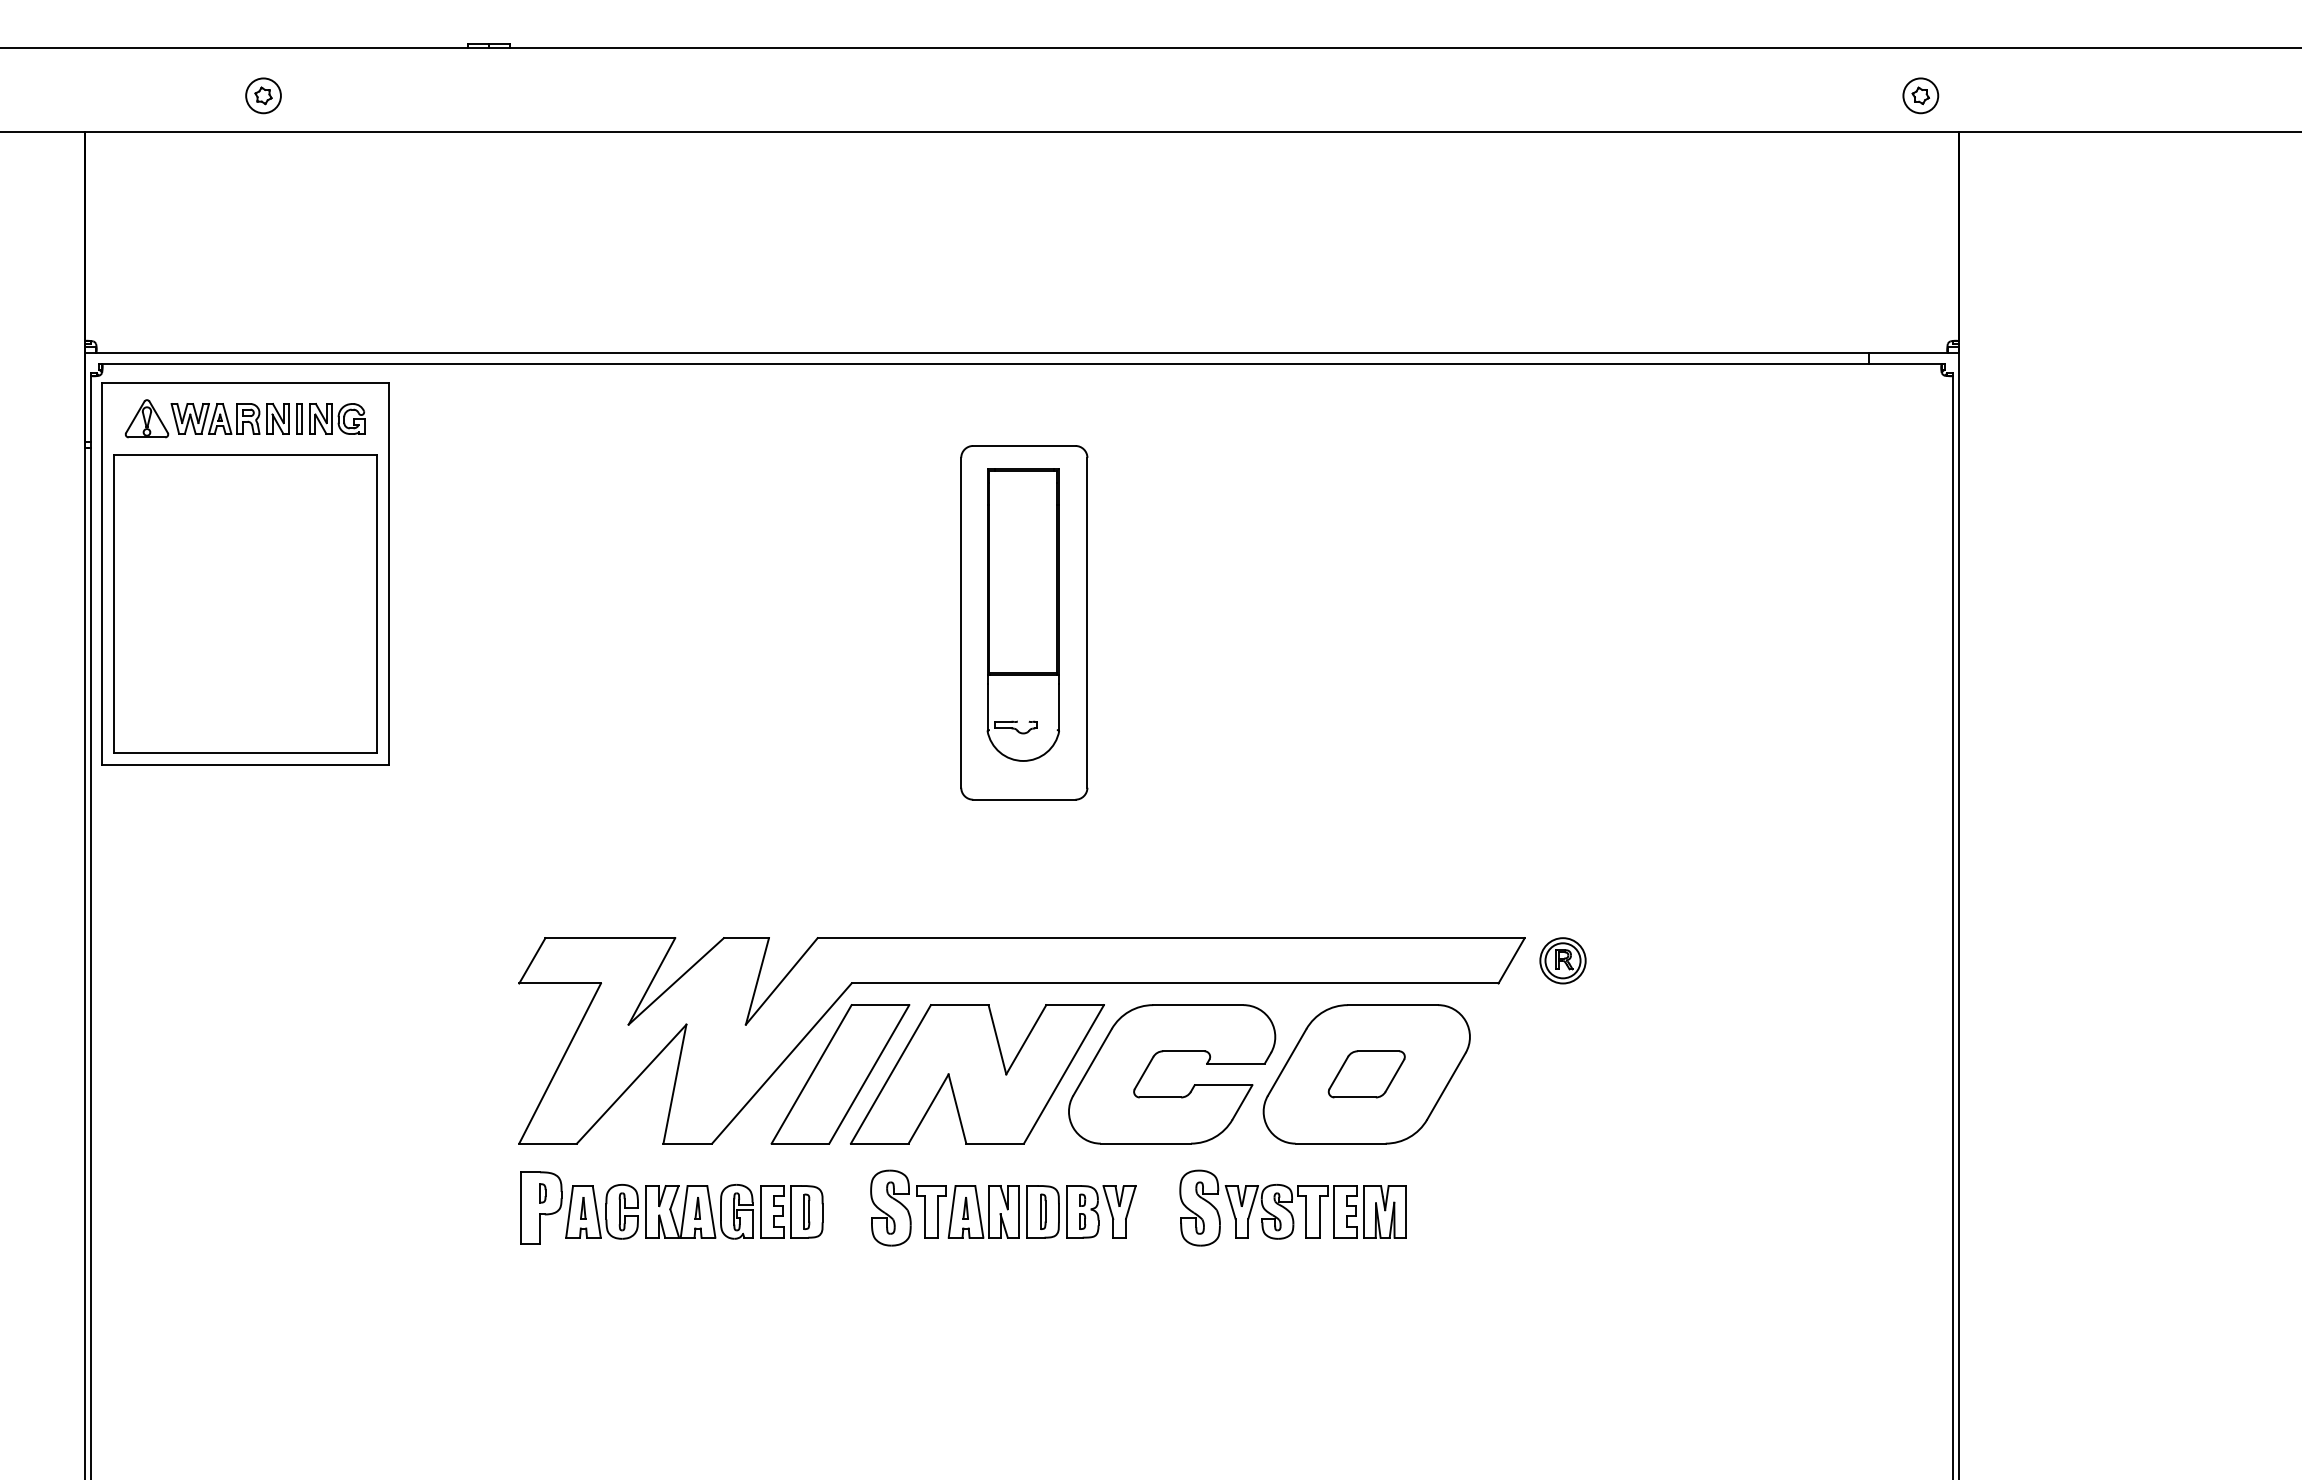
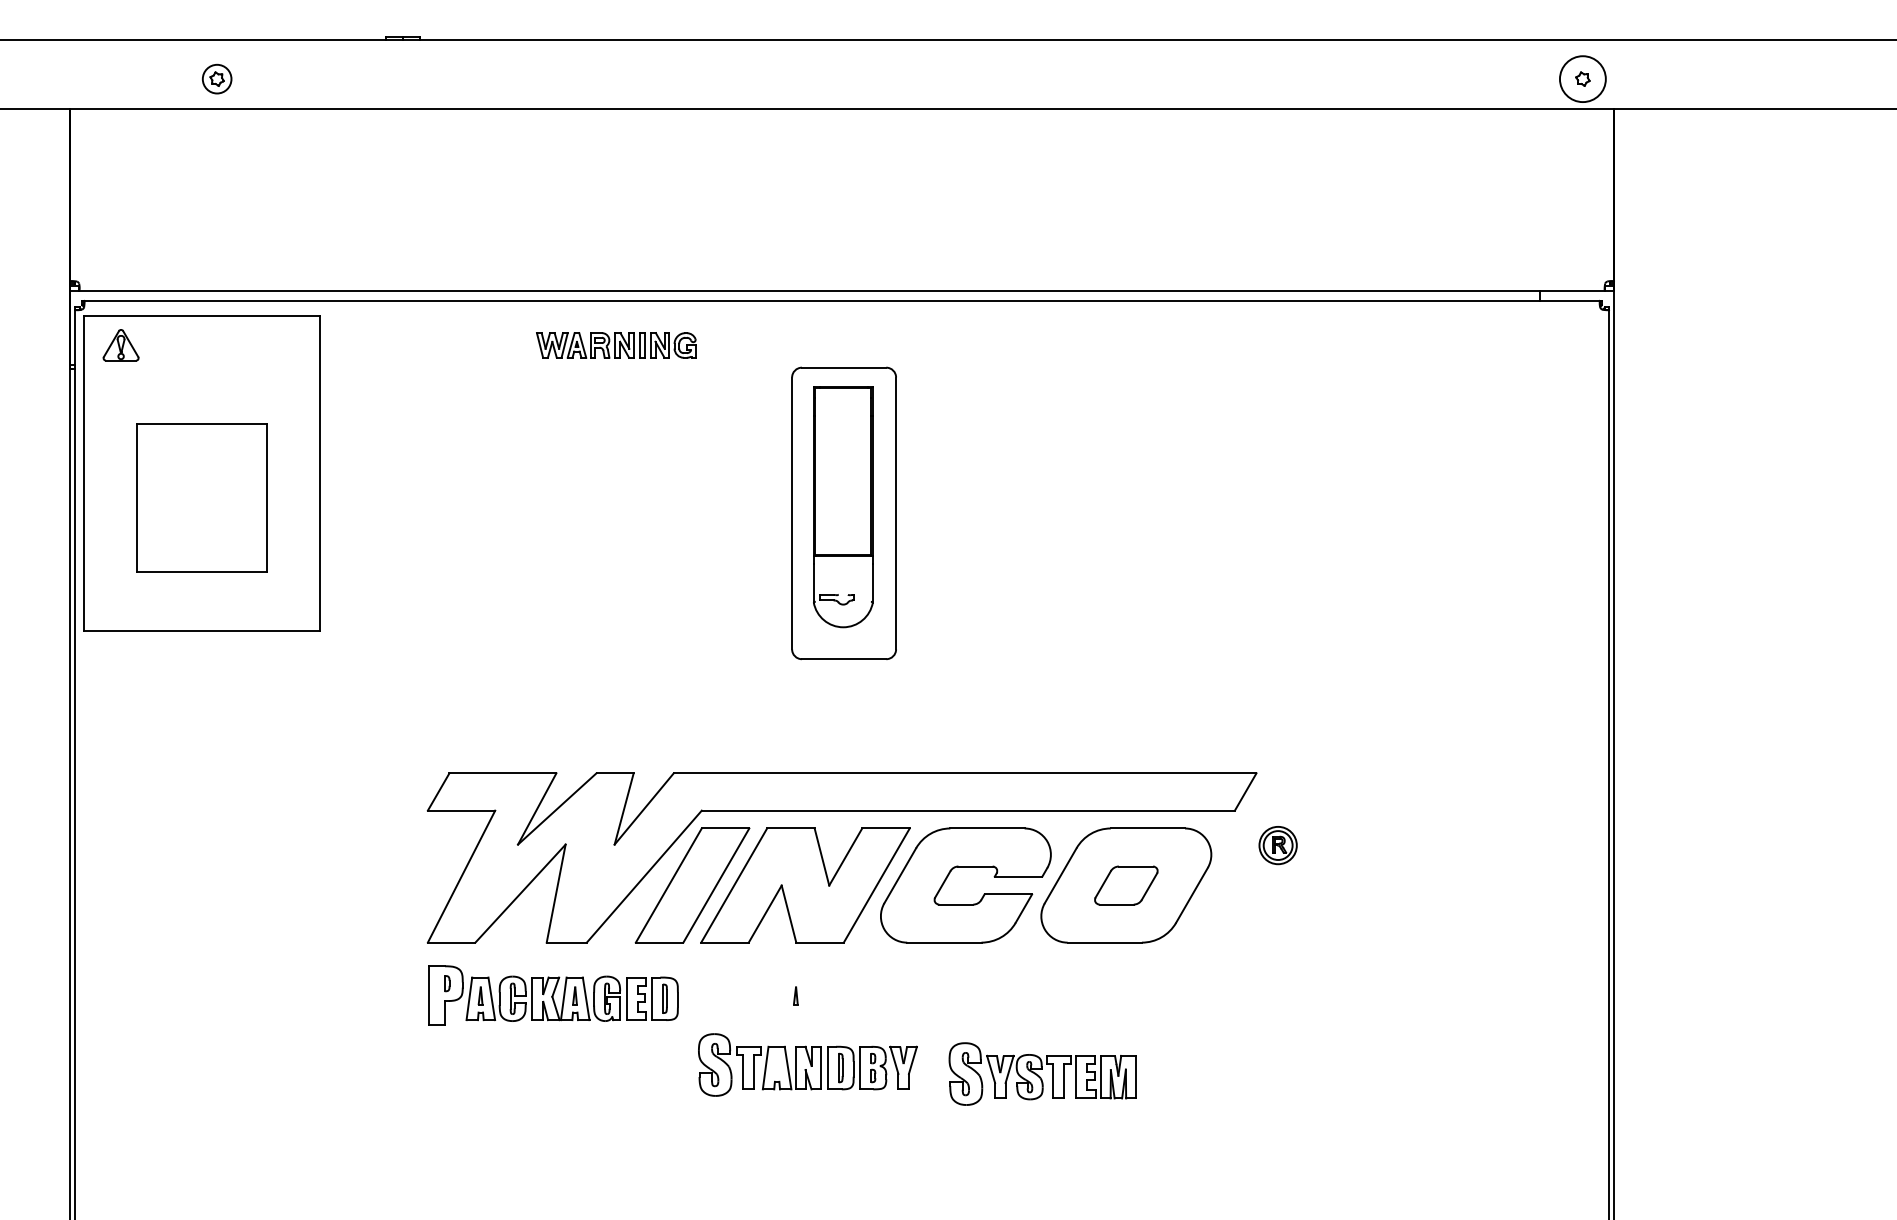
circle: (1920, 95) -> (1582, 78), size x1.6
part: (267, 418) -> (615, 345), moved
part: (245, 603) -> (202, 497), size x0.6
part: (1562, 960) -> (1277, 845), moved
part: (1003, 1207) -> (807, 1064), moved
part: (1292, 1207) -> (1042, 1073), moved

